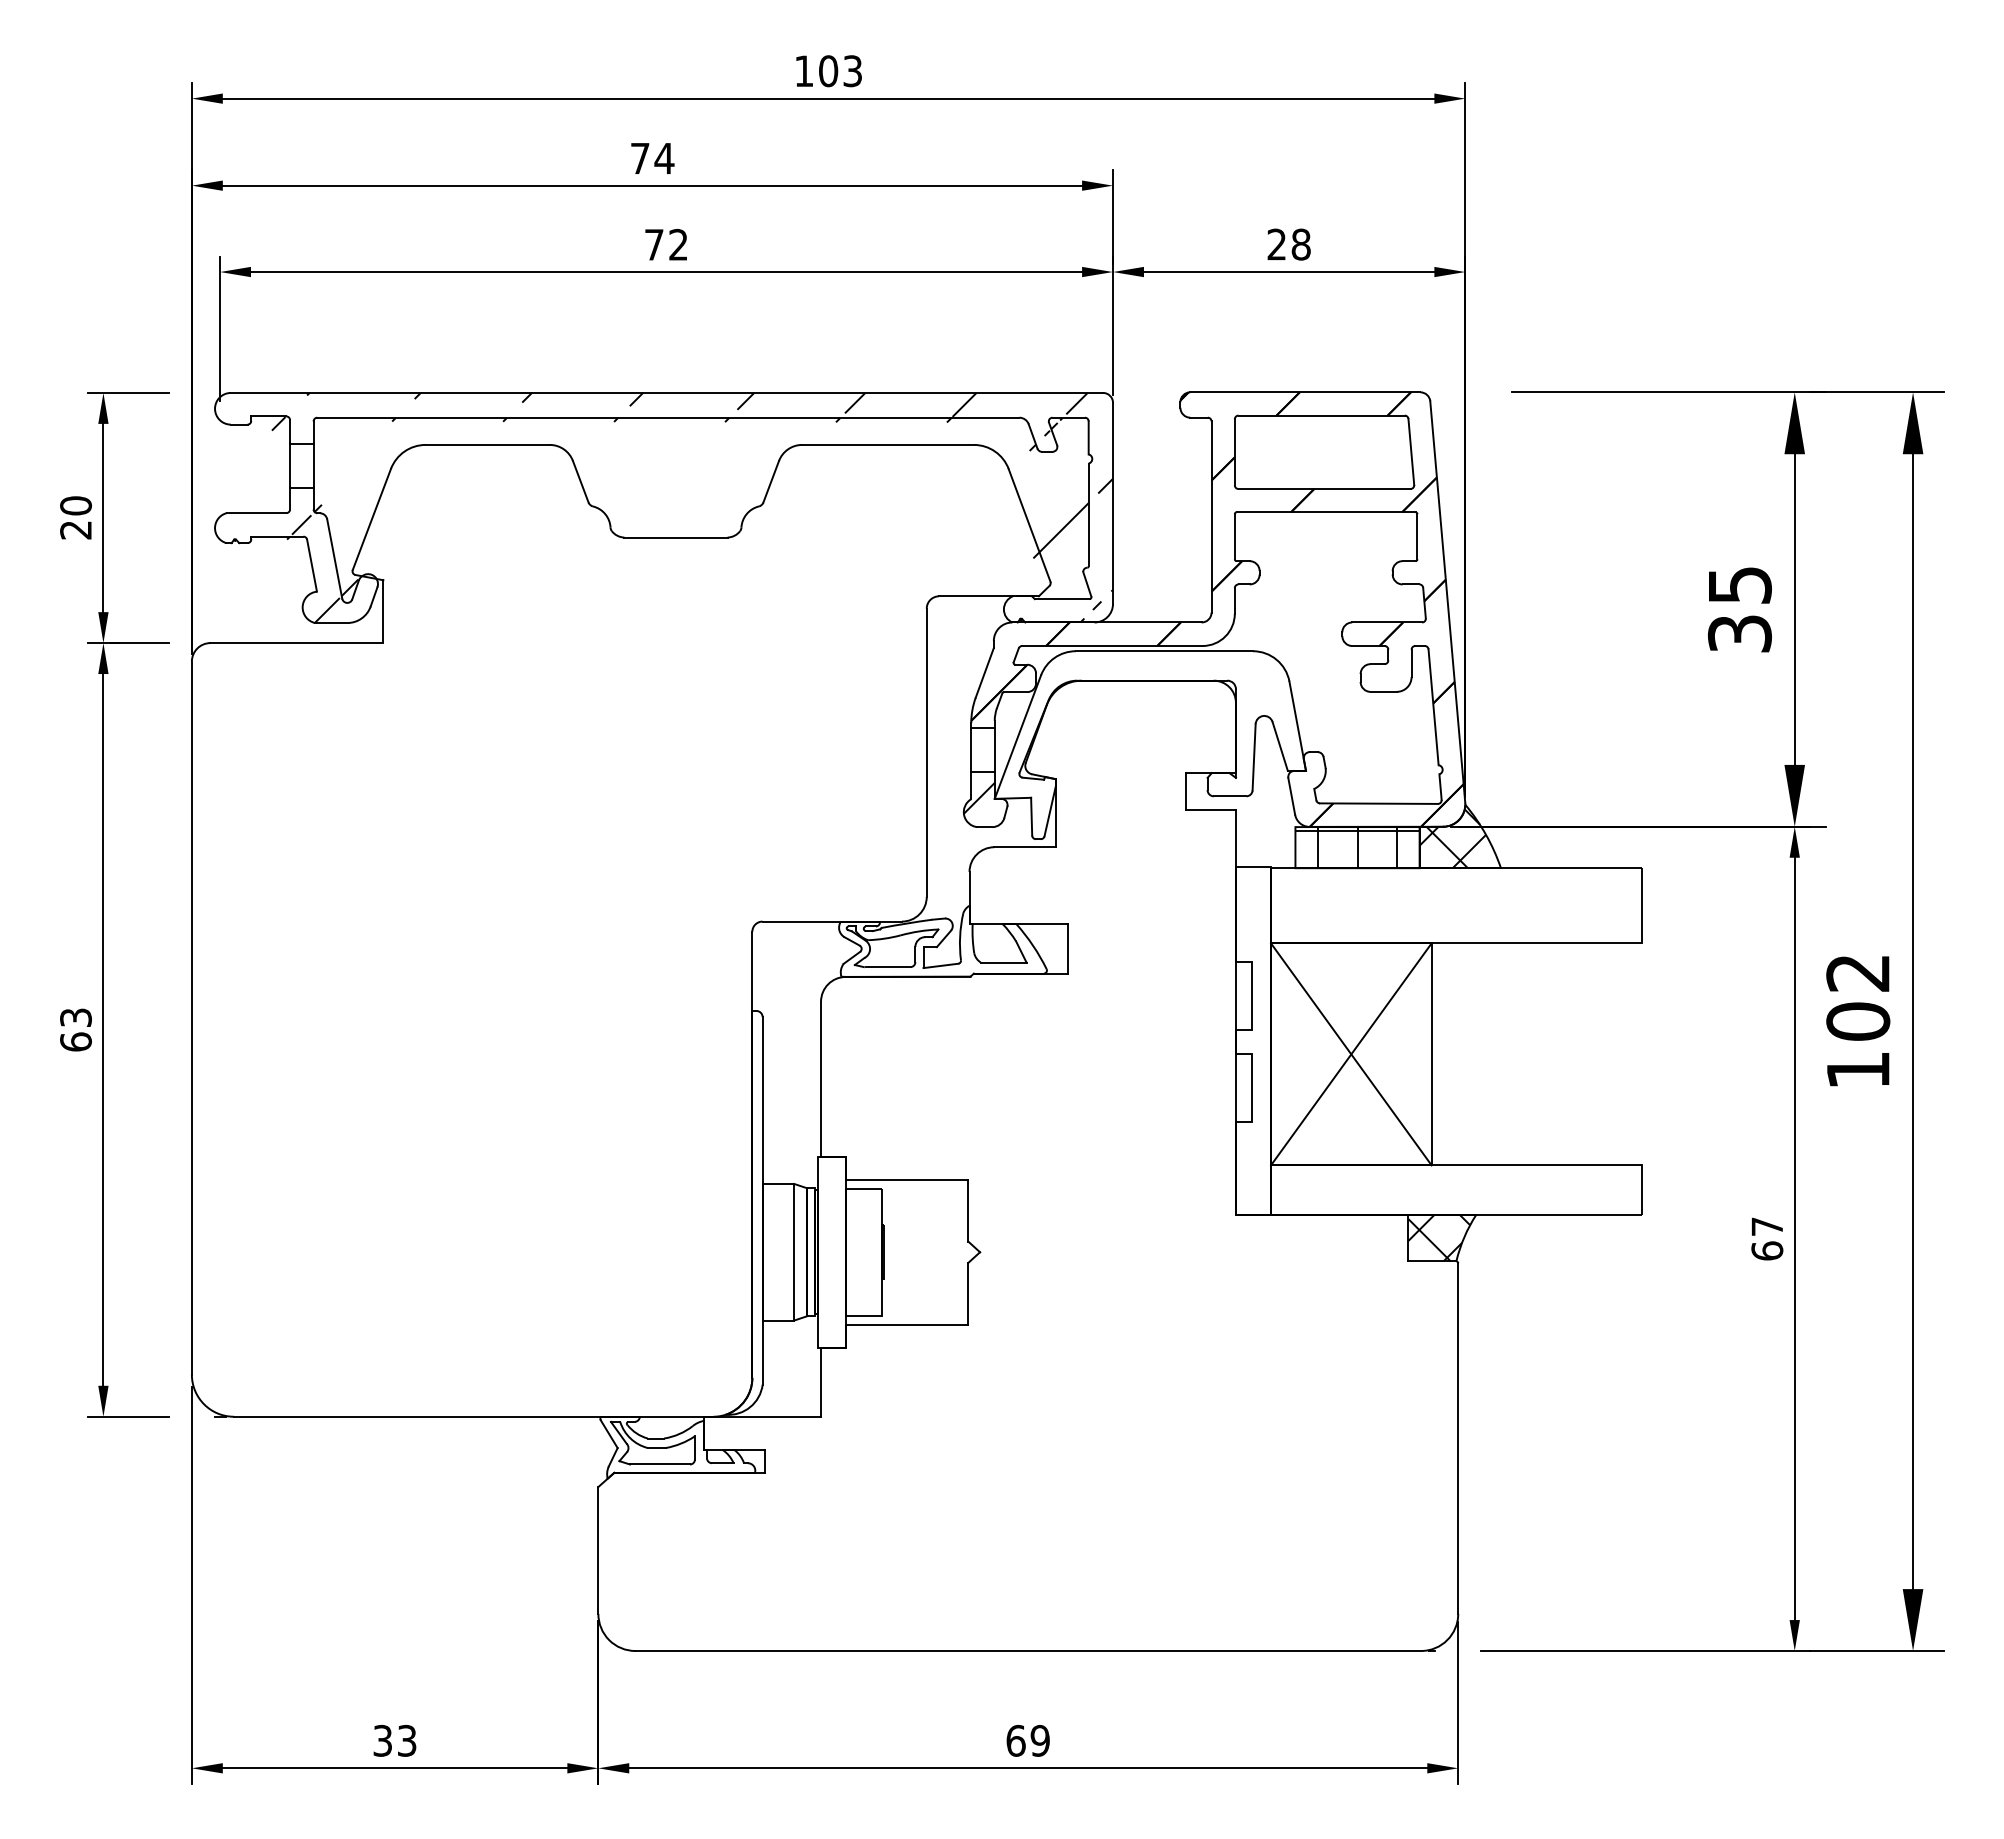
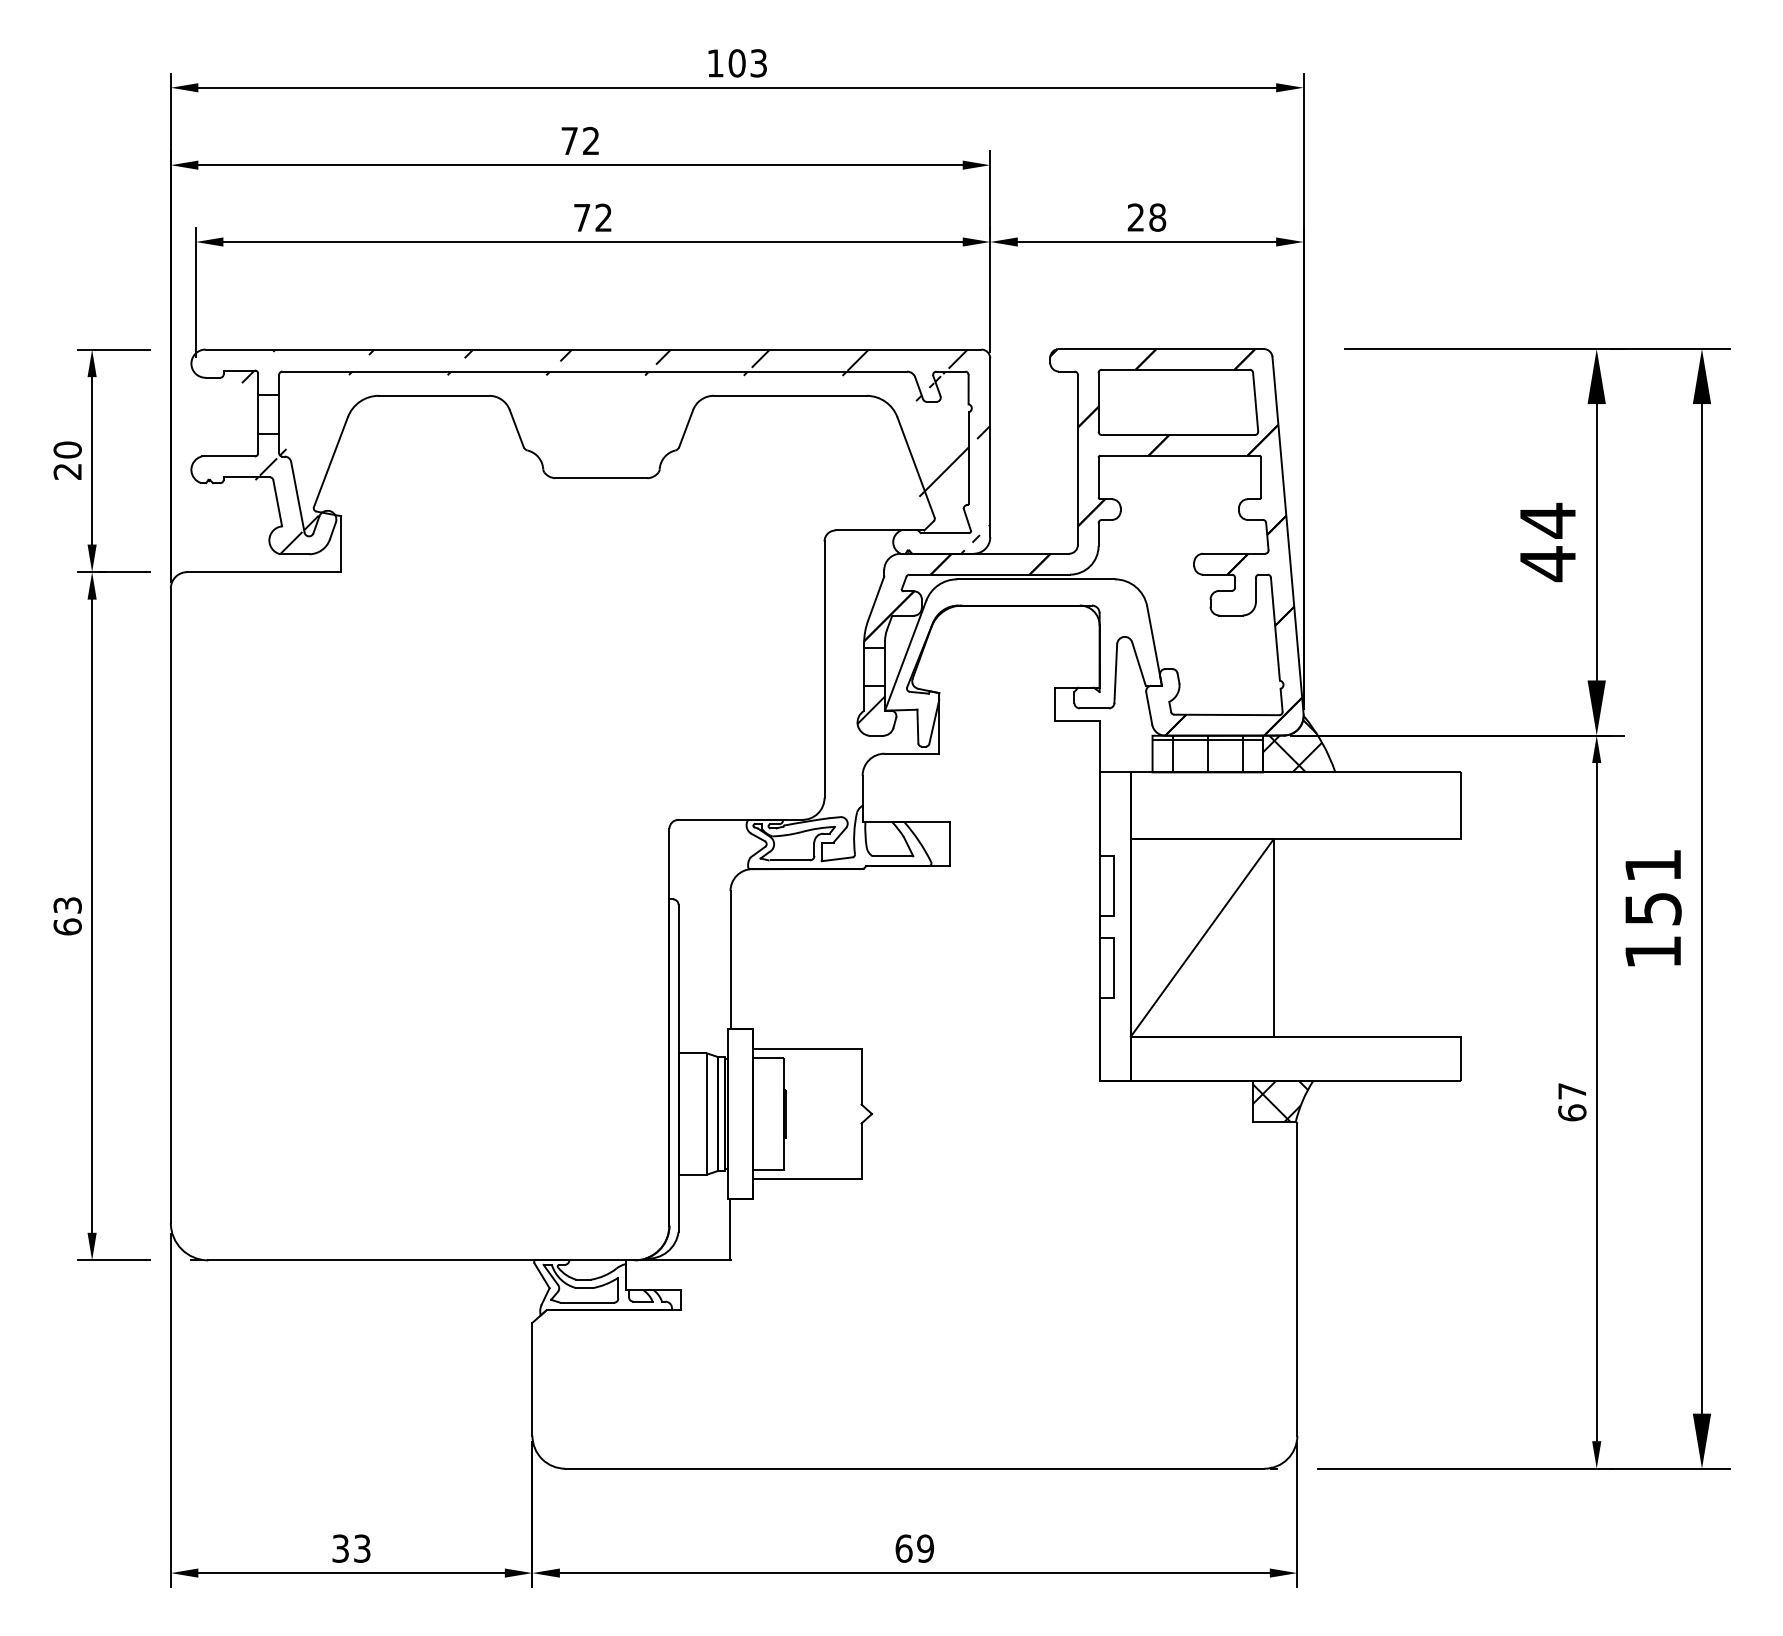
text: (664, 157) -> (591, 140), 74 -> 72
text: (1739, 609) -> (1547, 542), 35 -> 44
text: (1857, 997) -> (1652, 887), 102 -> 151
line: (1350, 1053) -> (1201, 937), removed

